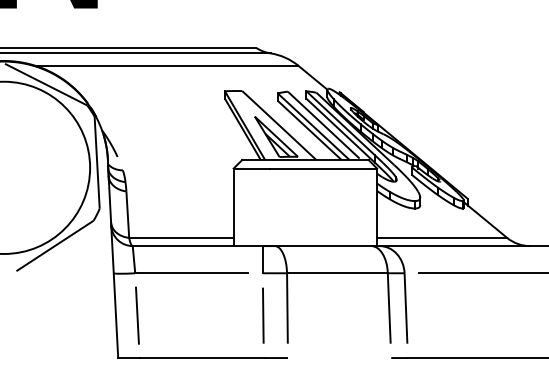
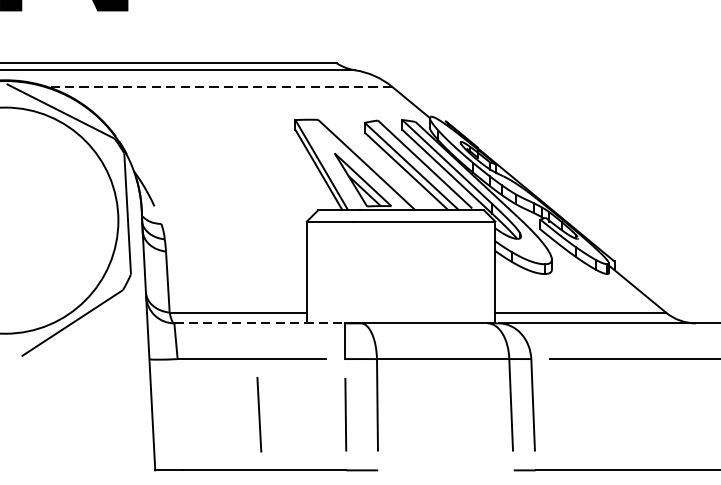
line: (165, 65) -> (217, 86), solid -> dashed
line: (198, 246) -> (260, 323), solid -> dashed
line: (137, 315) -> (259, 414), moved

